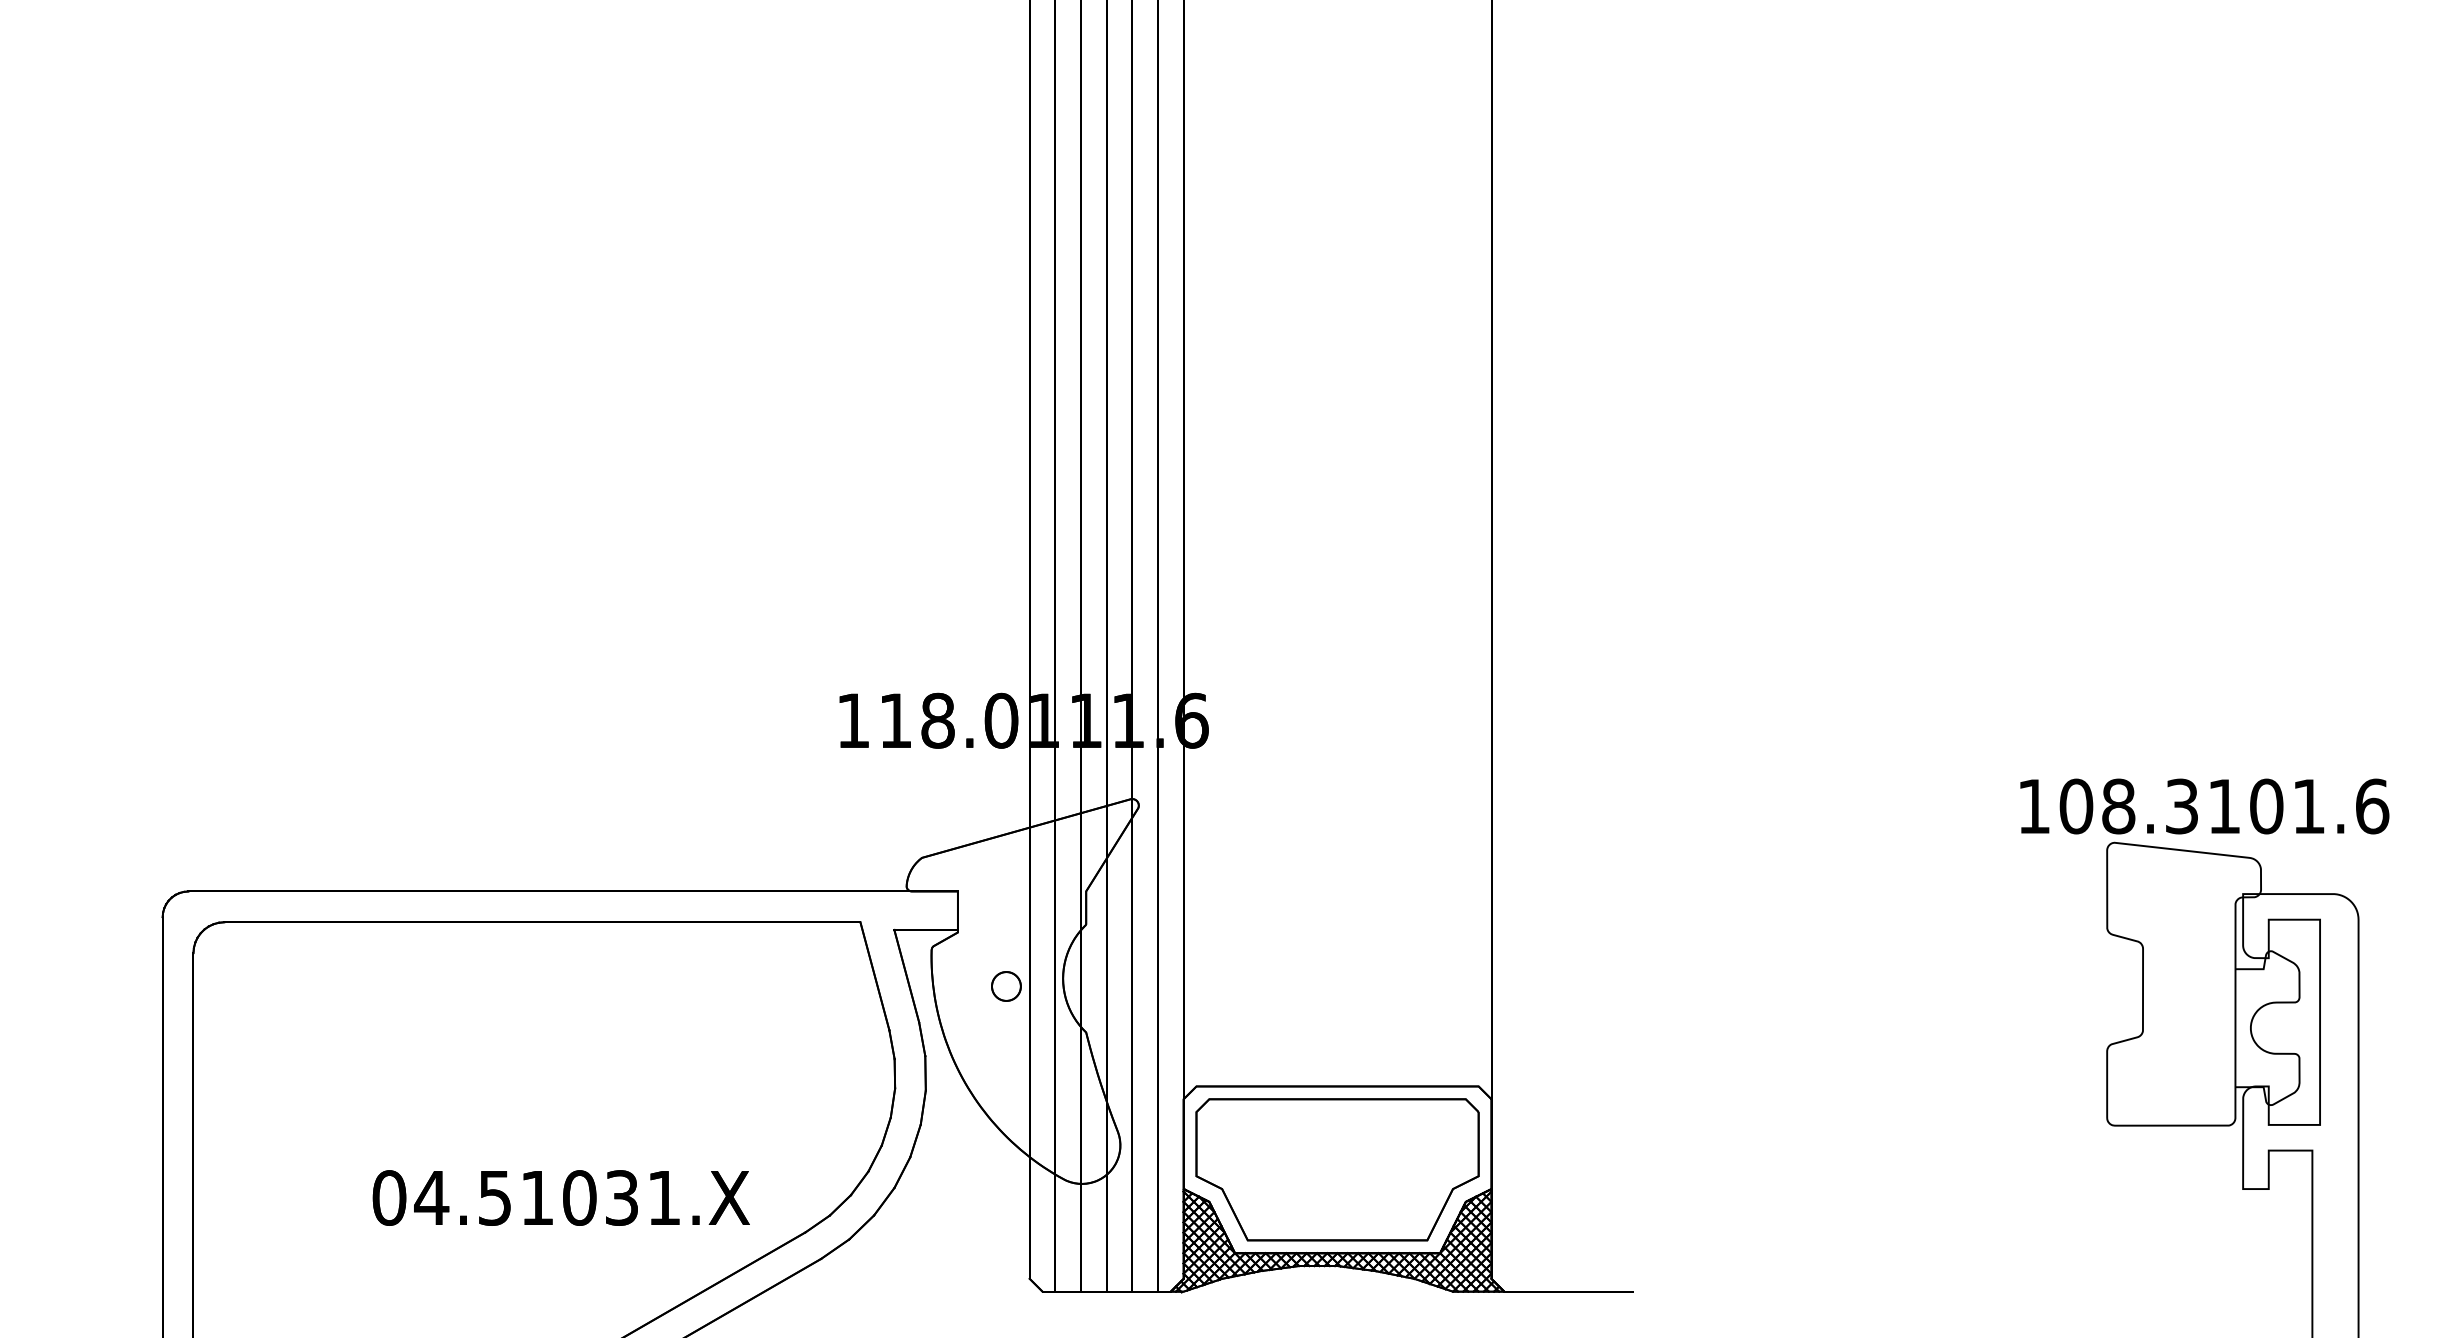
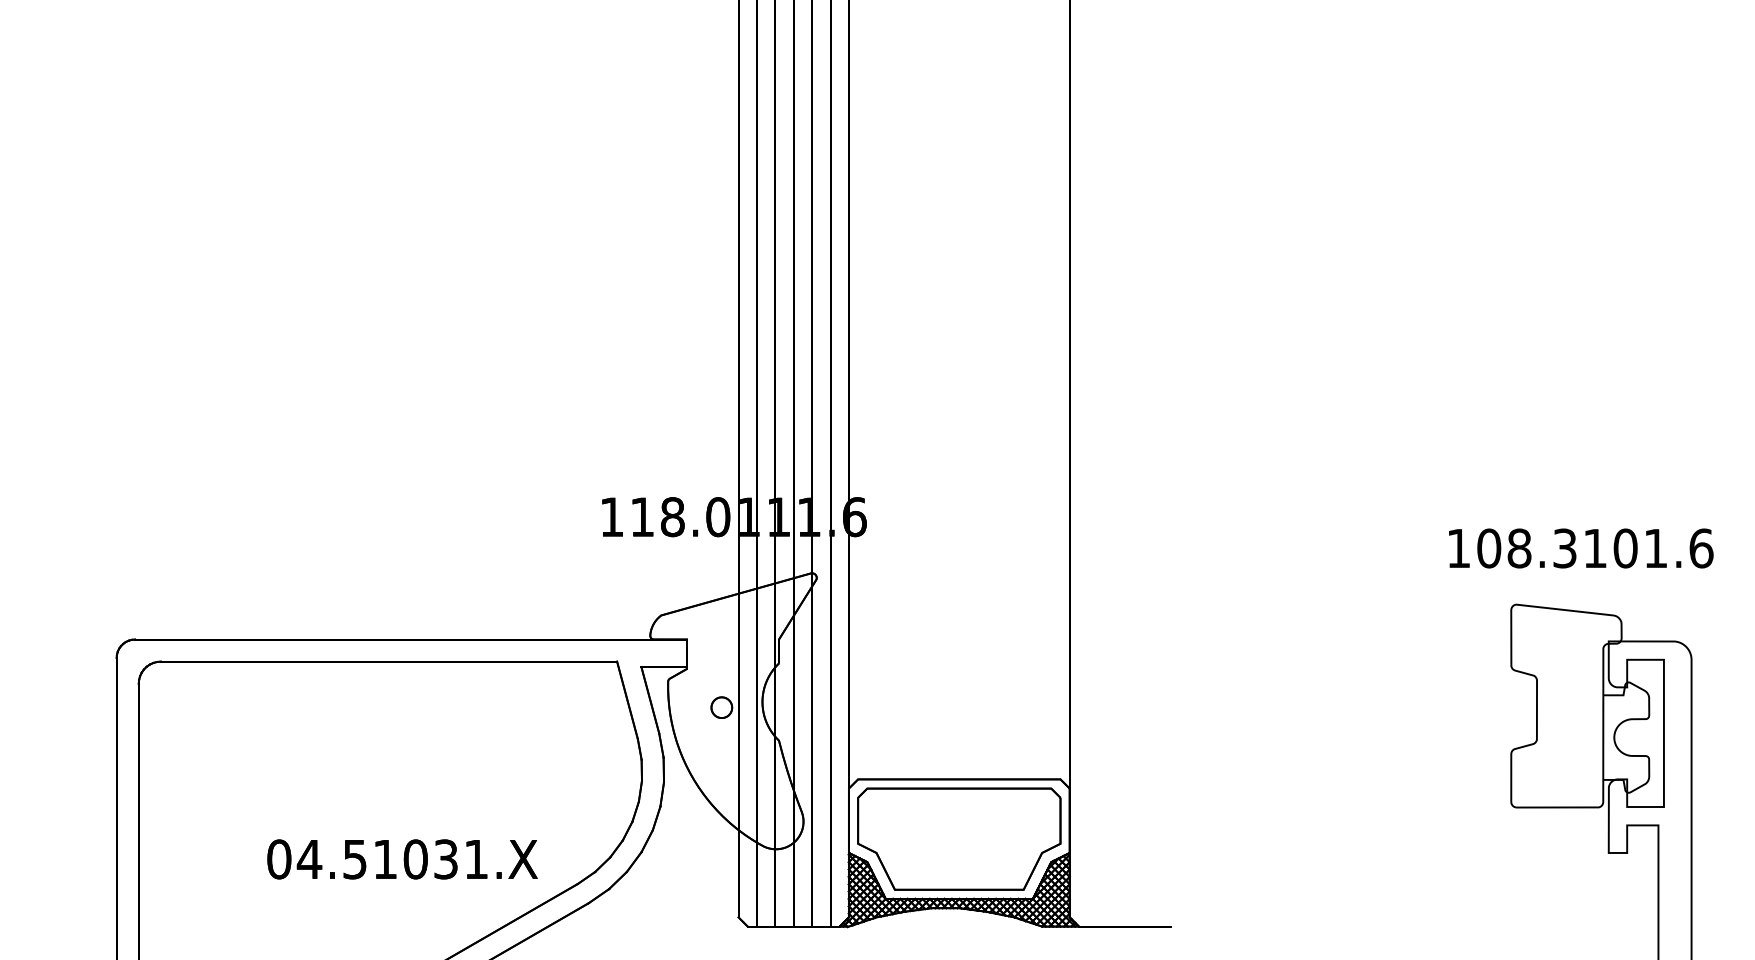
text: (2204, 806) -> (1581, 548), moved

